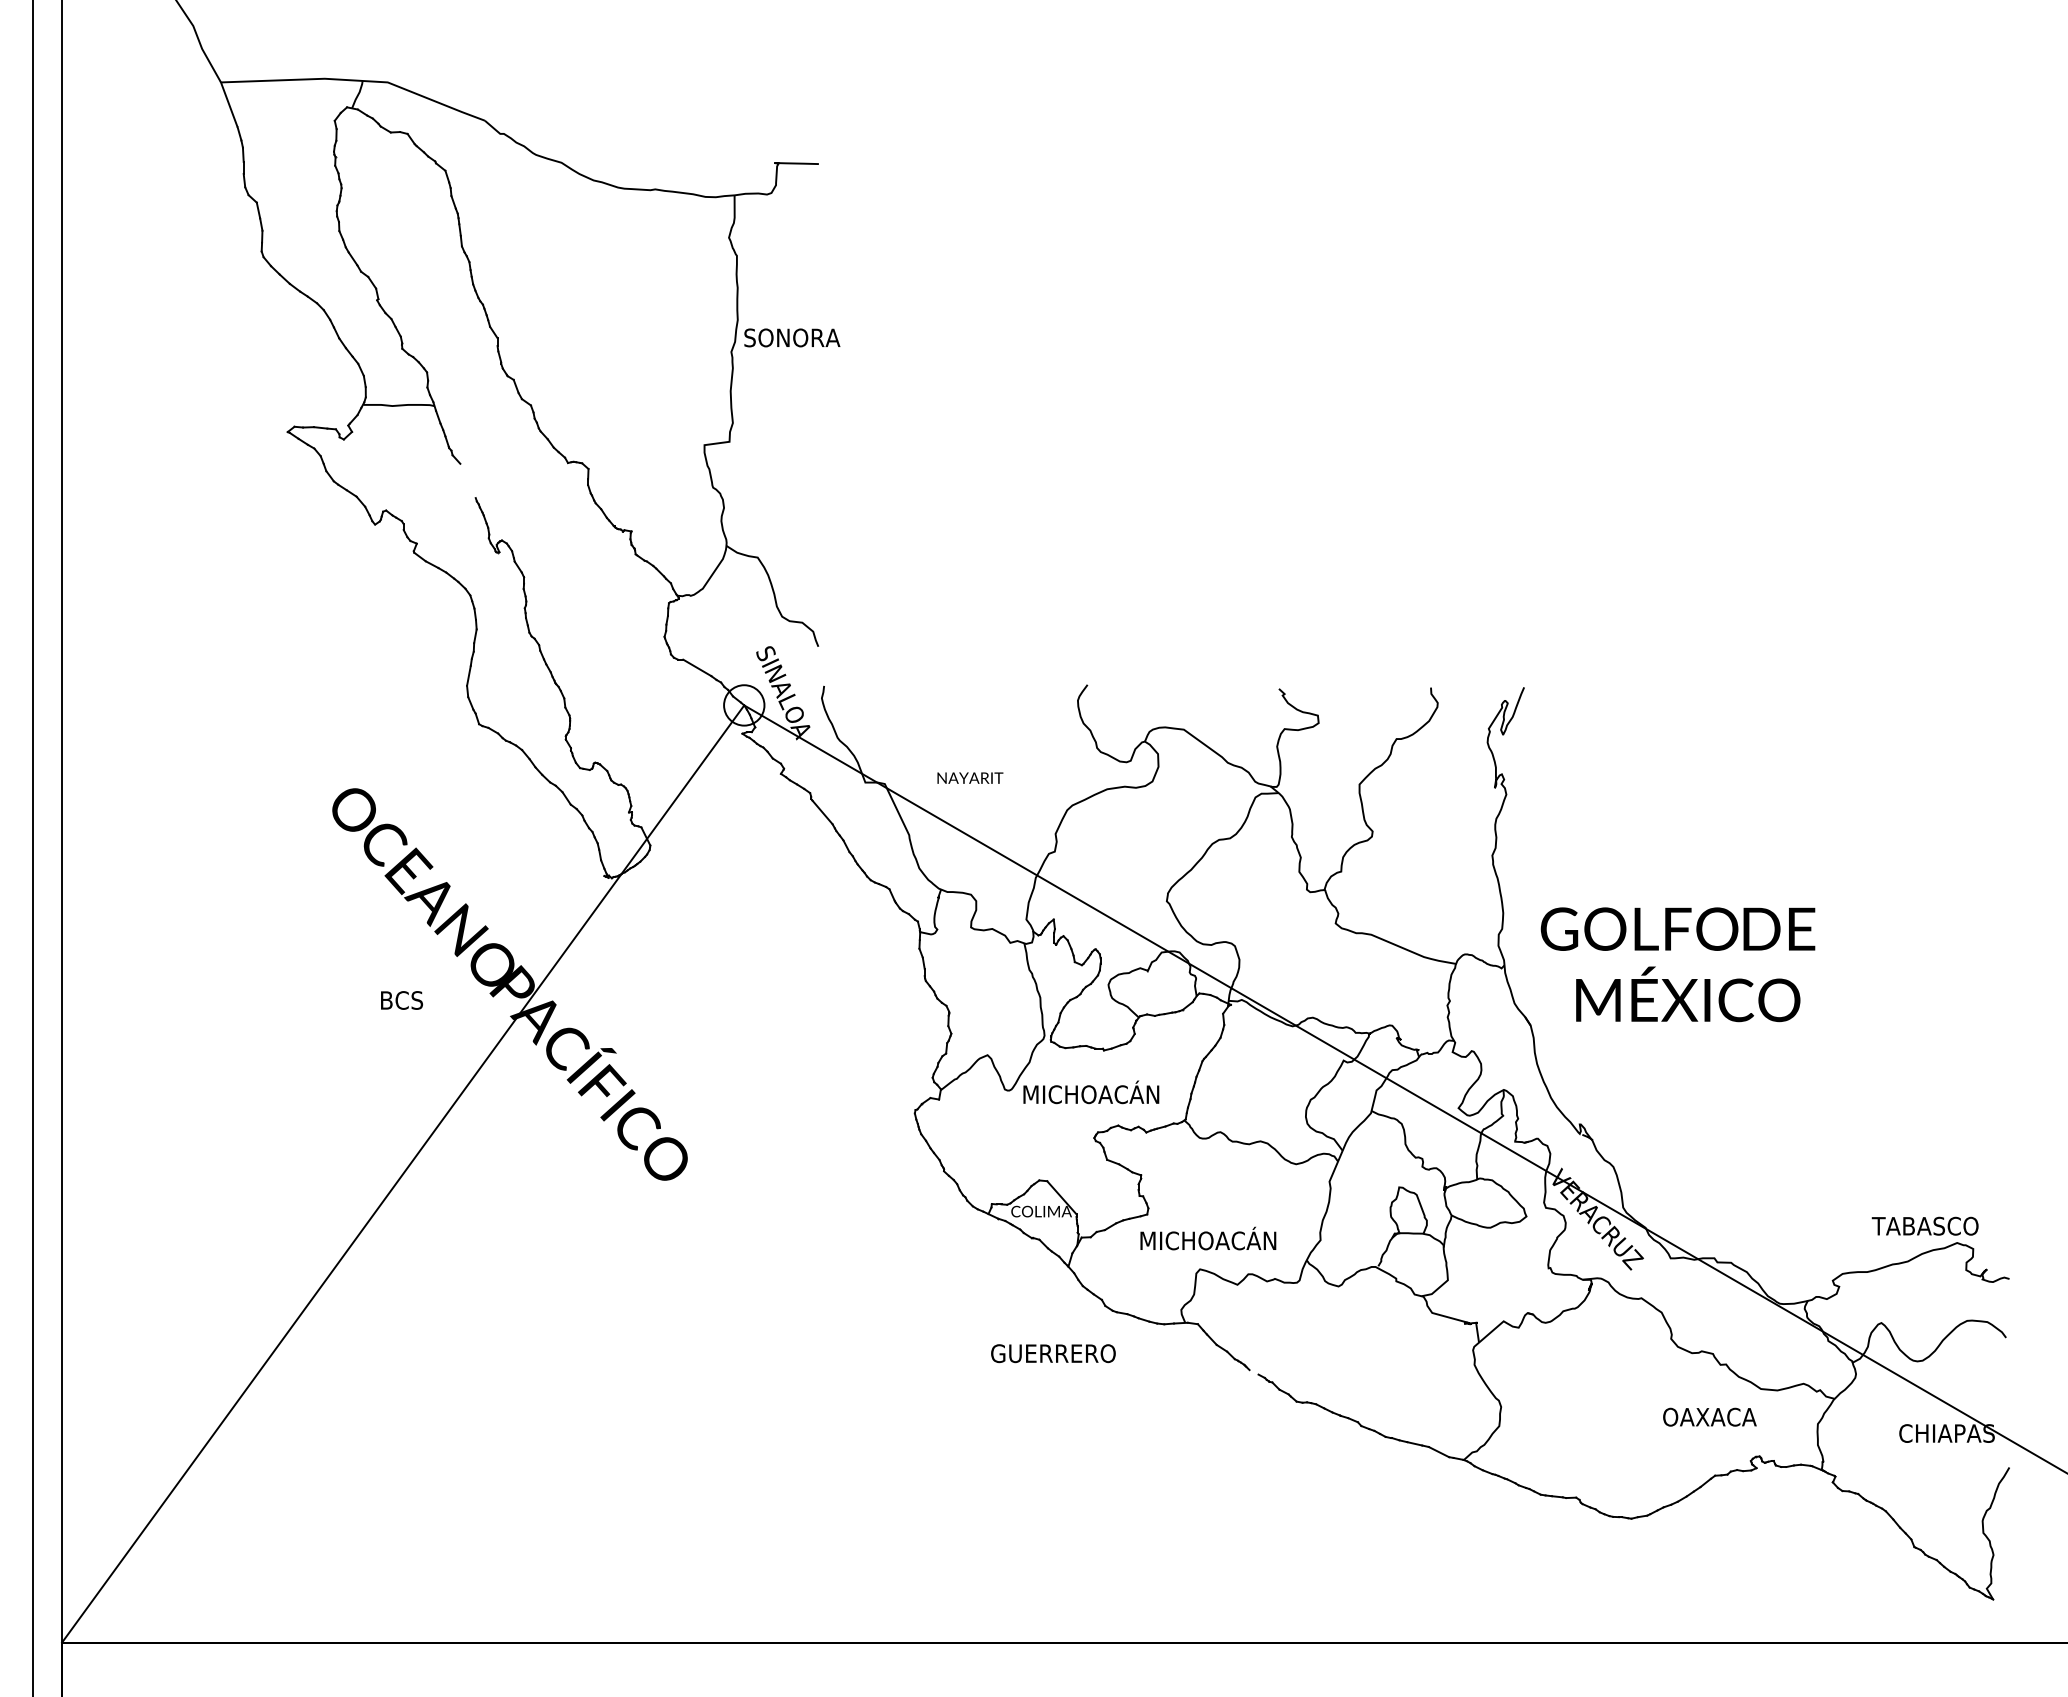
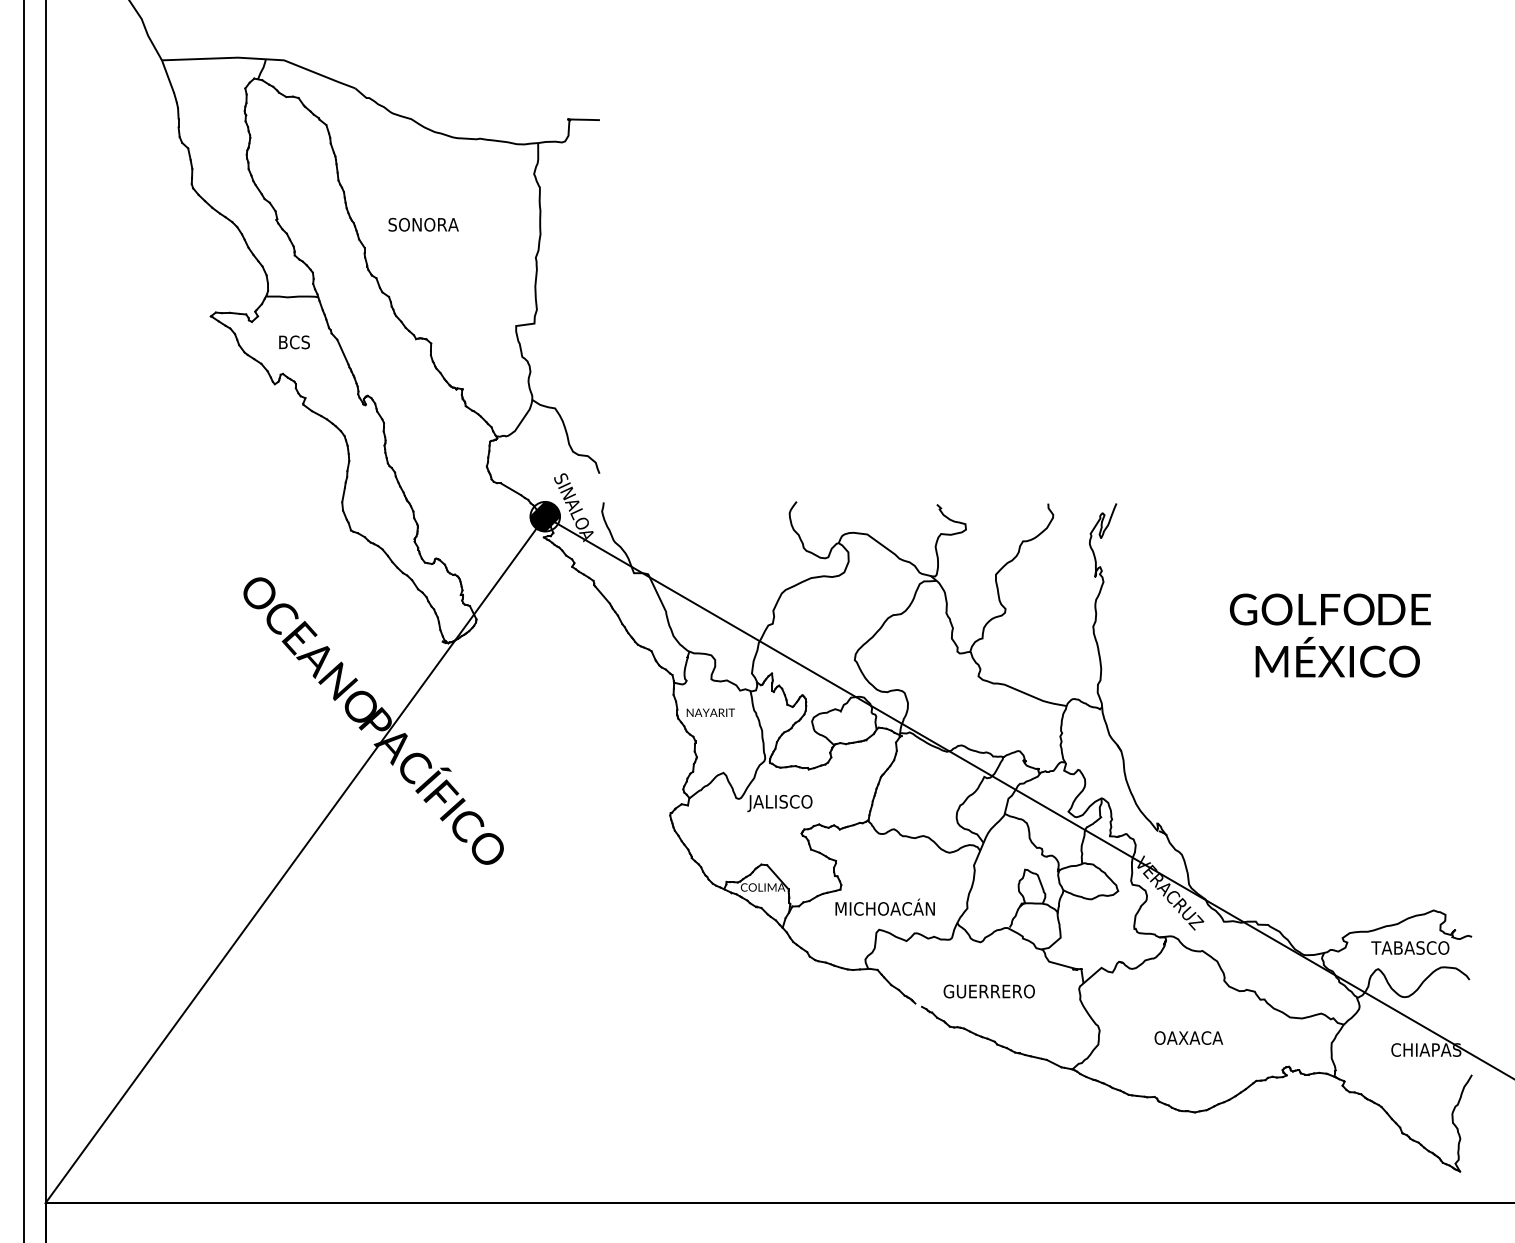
text: (792, 337) -> (423, 224), moved
line: (467, 480) -> (342, 351), added
hatch: (744, 705) -> (545, 516), added
text: (970, 777) -> (710, 712), moved
text: (1677, 964) -> (1329, 635), moved
text: (401, 1000) -> (294, 342), moved
text: (1089, 1094) -> (798, 801), MICHOACÁN -> JALISCO
text: (1924, 1225) -> (1409, 947), moved
text: (1053, 1353) -> (989, 991), moved
text: (1709, 1416) -> (1188, 1037), moved

